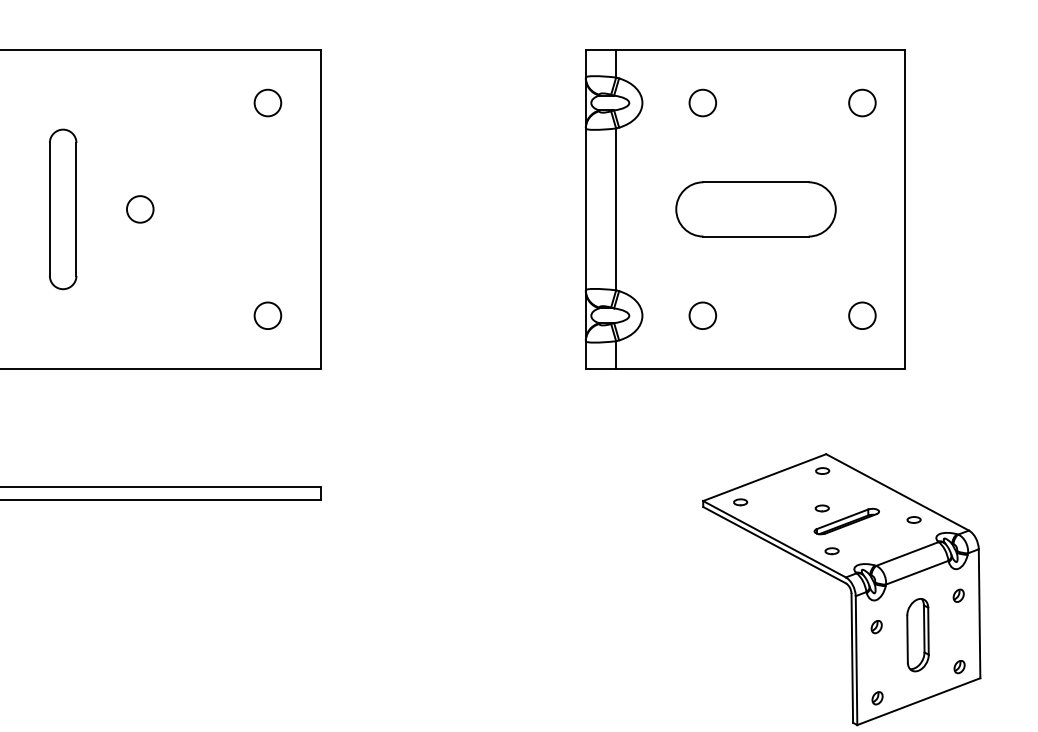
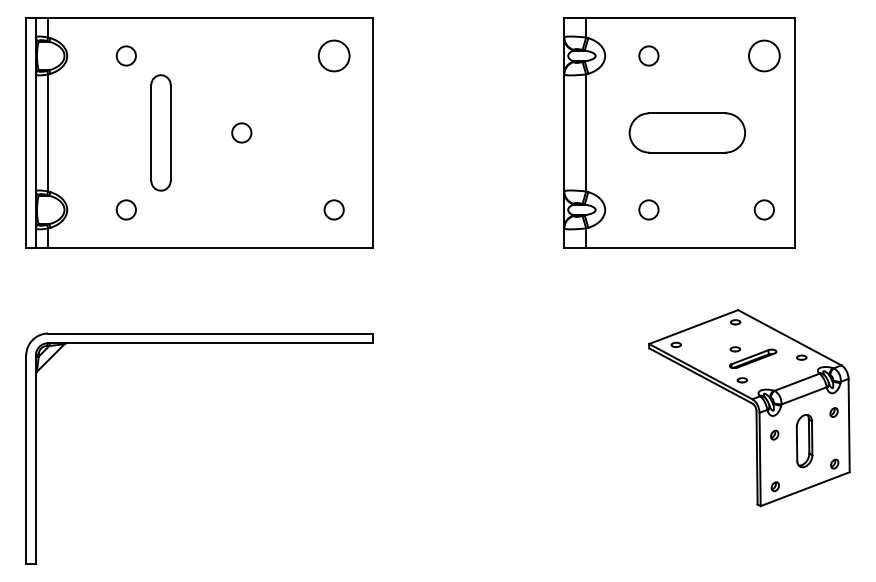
circle: (266, 102) -> (333, 55), size x1.6
circle: (862, 102) -> (764, 55), size x1.6
part: (62, 208) -> (160, 132), moved

